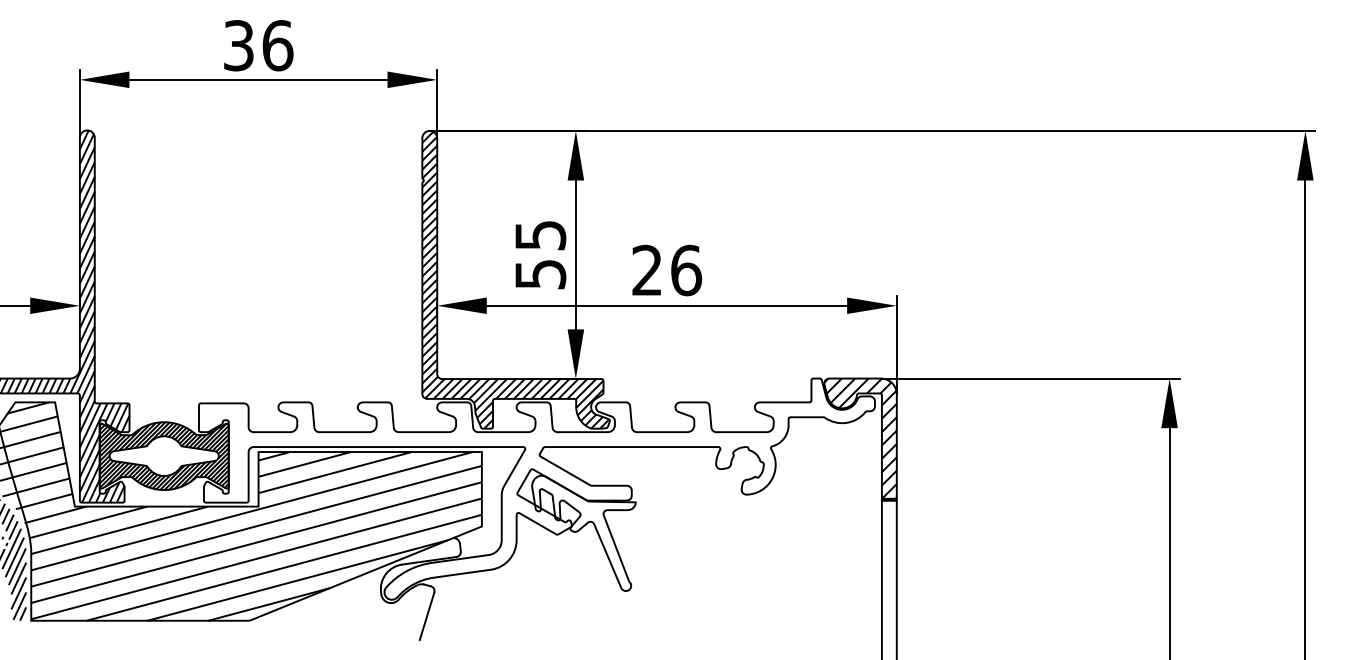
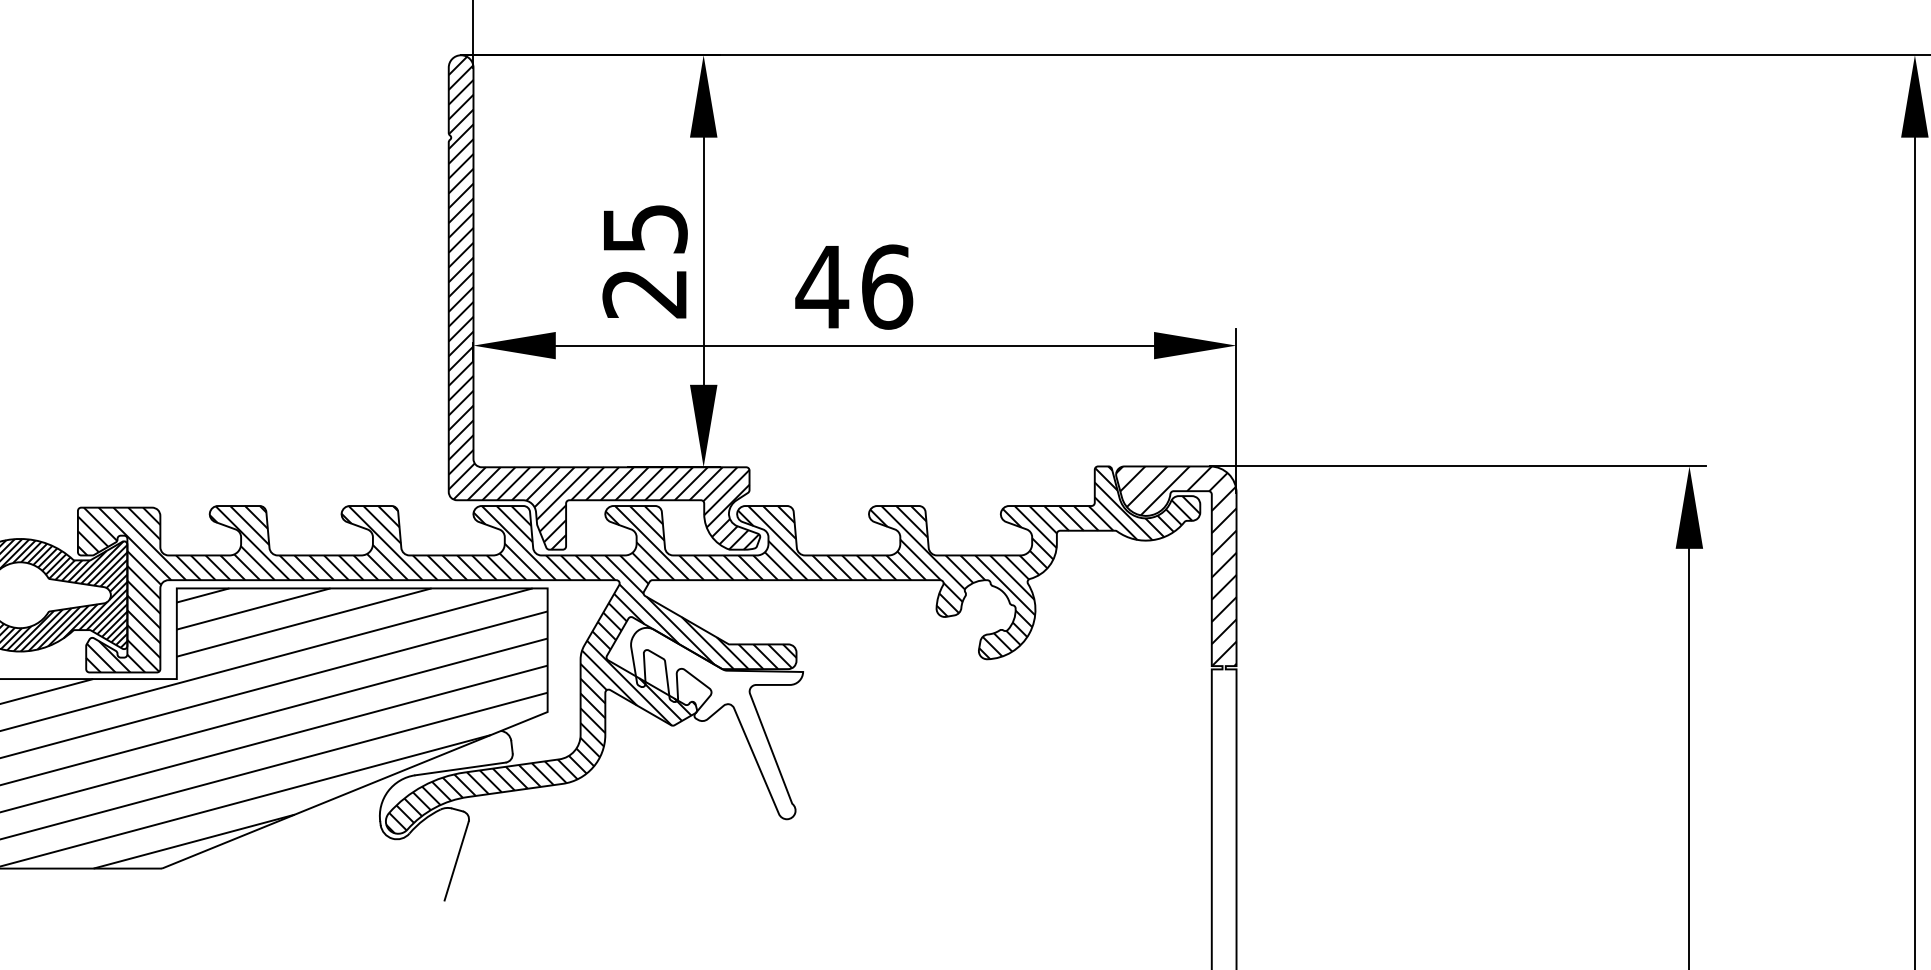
text: (647, 269) -> (822, 285), 26 -> 46
text: (540, 274) -> (644, 293), 55 -> 25
hatch: (536, 488) -> (638, 648), added

